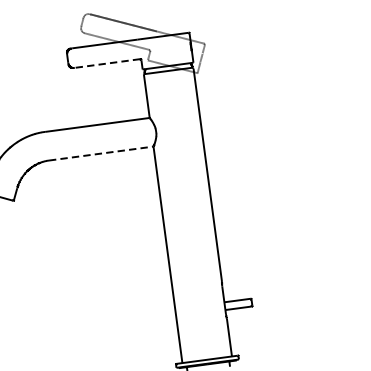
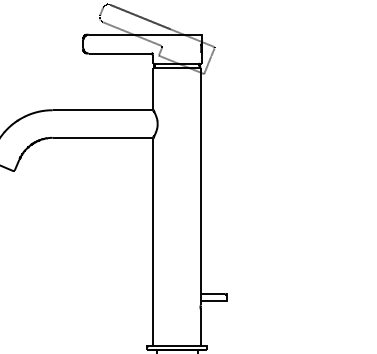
line: (106, 63) -> (119, 53), dashed -> solid
line: (101, 153) -> (103, 137), dashed -> solid

